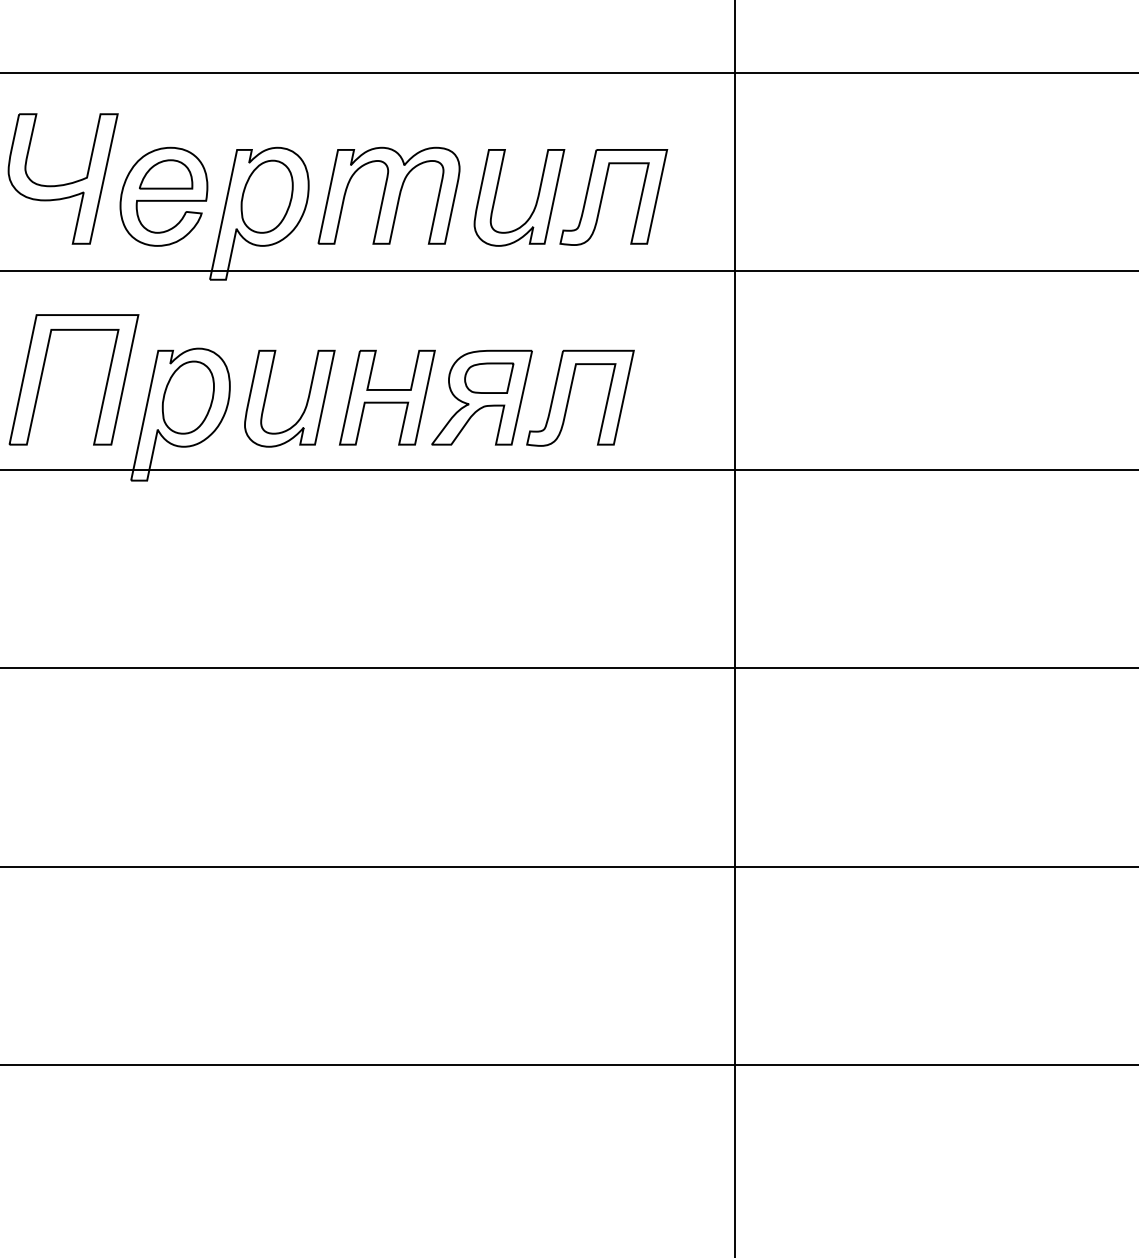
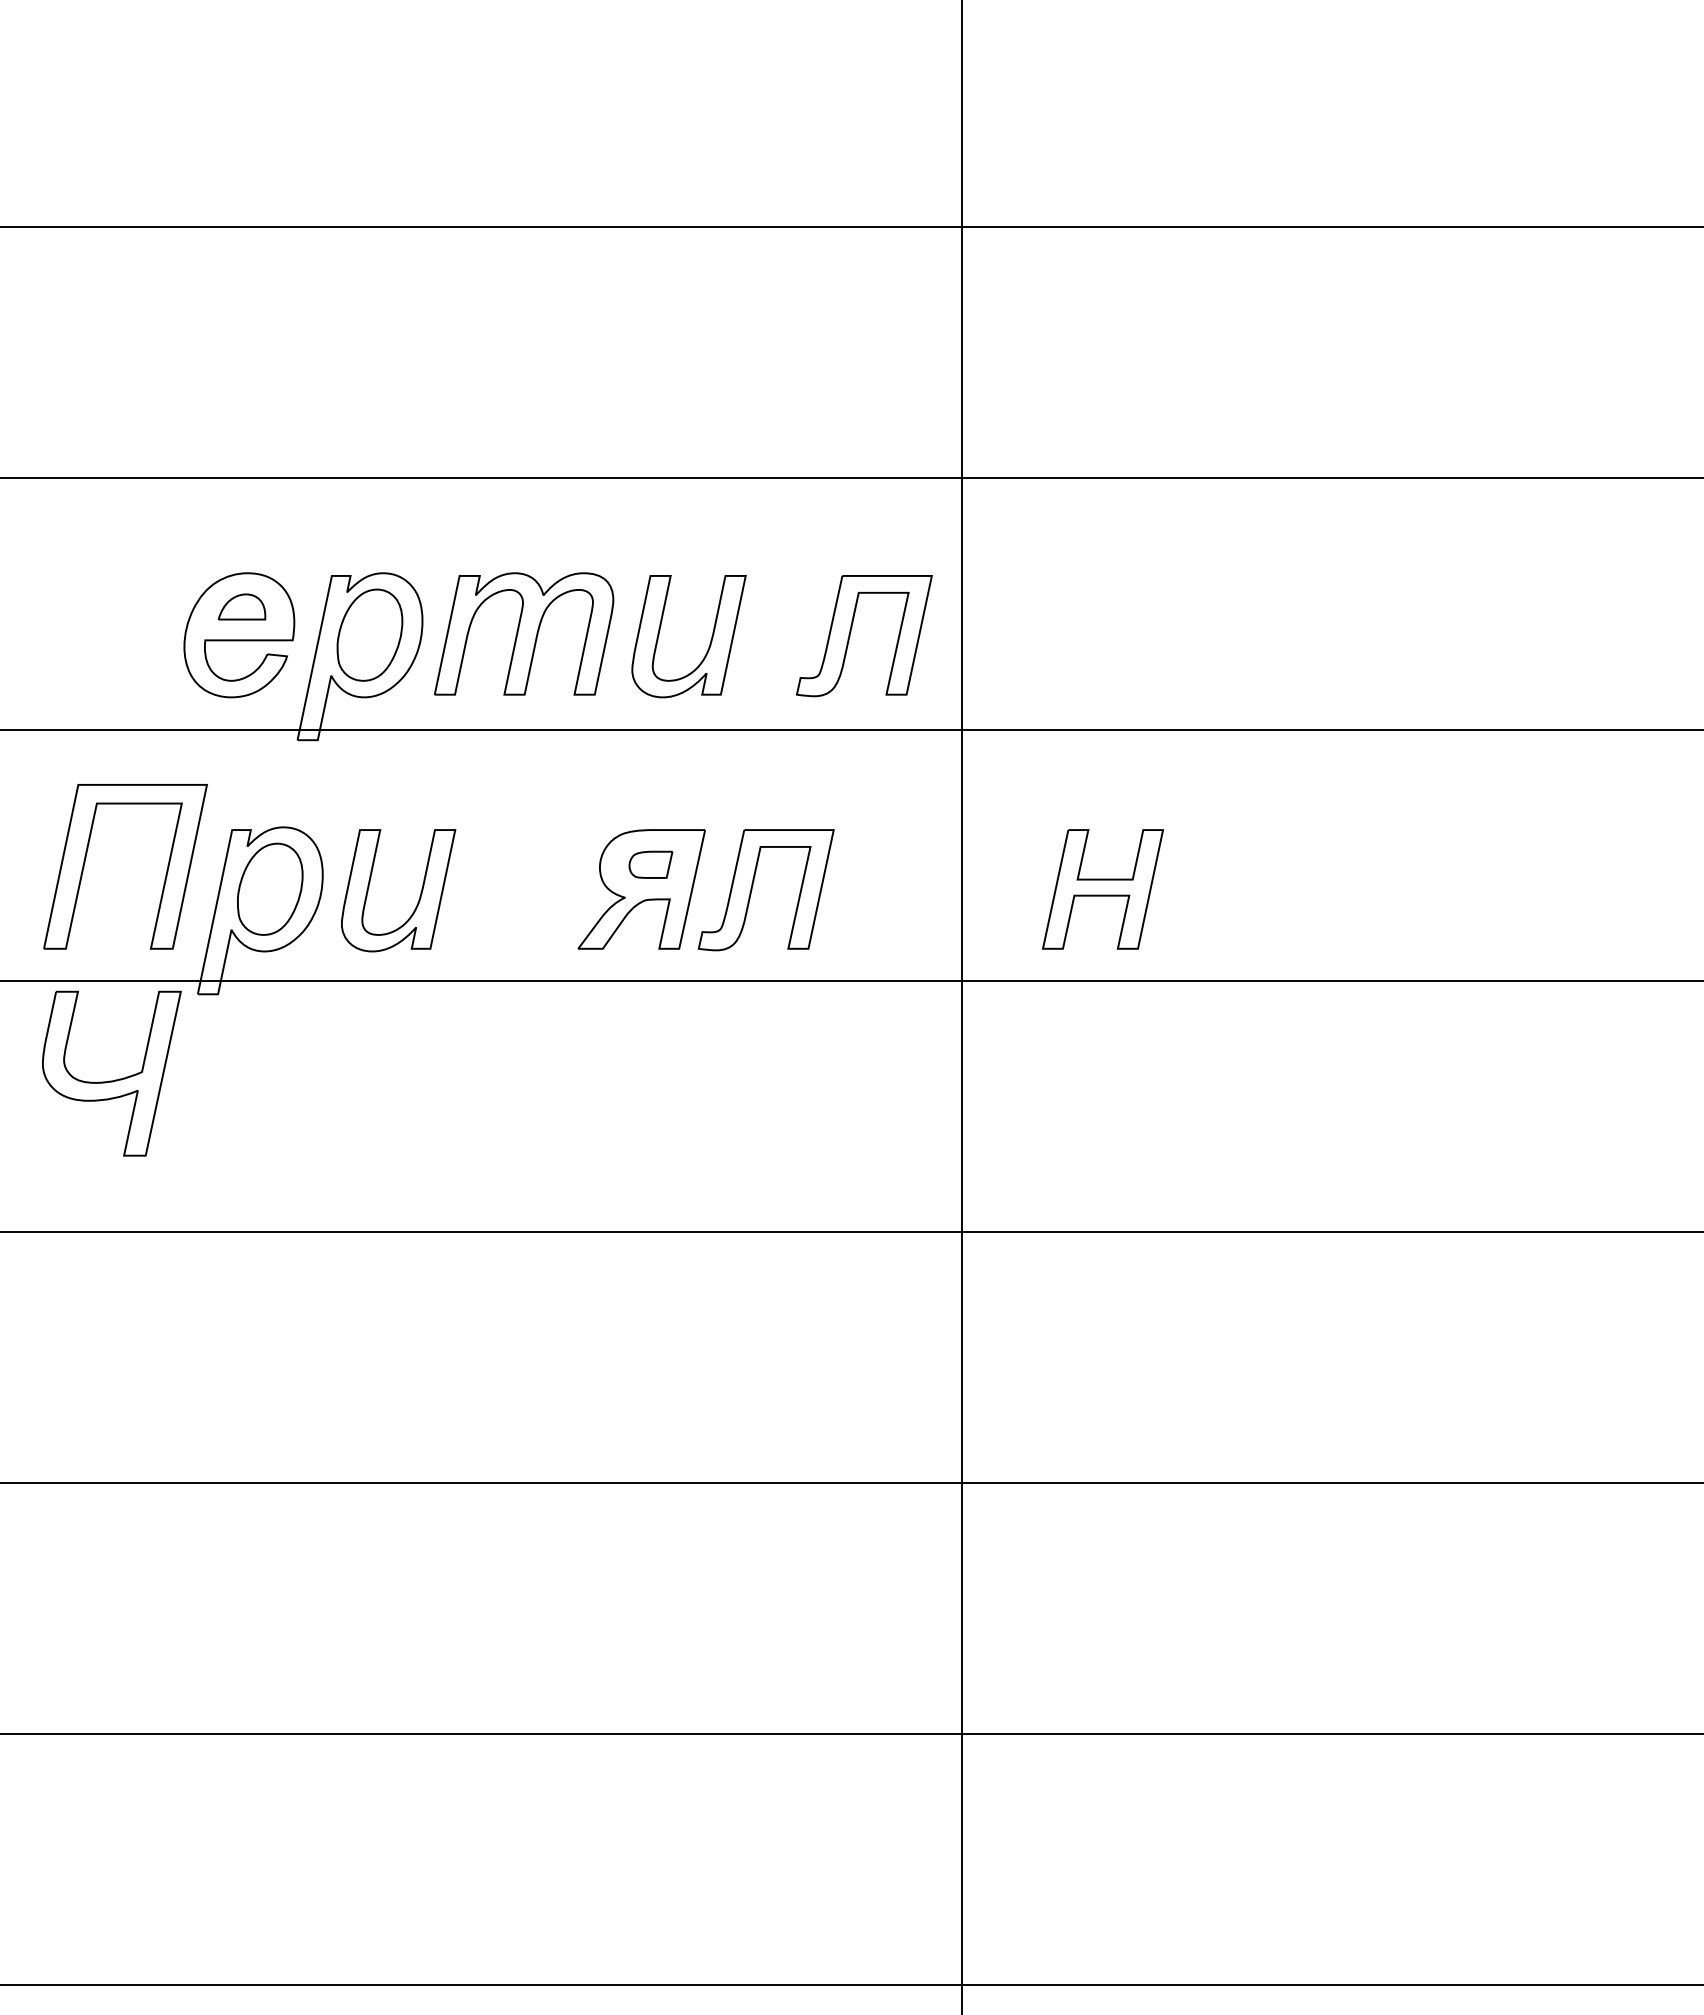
part: (165, 174) -> (241, 606), size x0.7
part: (62, 184) -> (111, 1080), moved
part: (603, 194) -> (851, 632), moved
part: (488, 378) -> (650, 864), size x0.7
part: (387, 397) -> (1103, 889), moved

